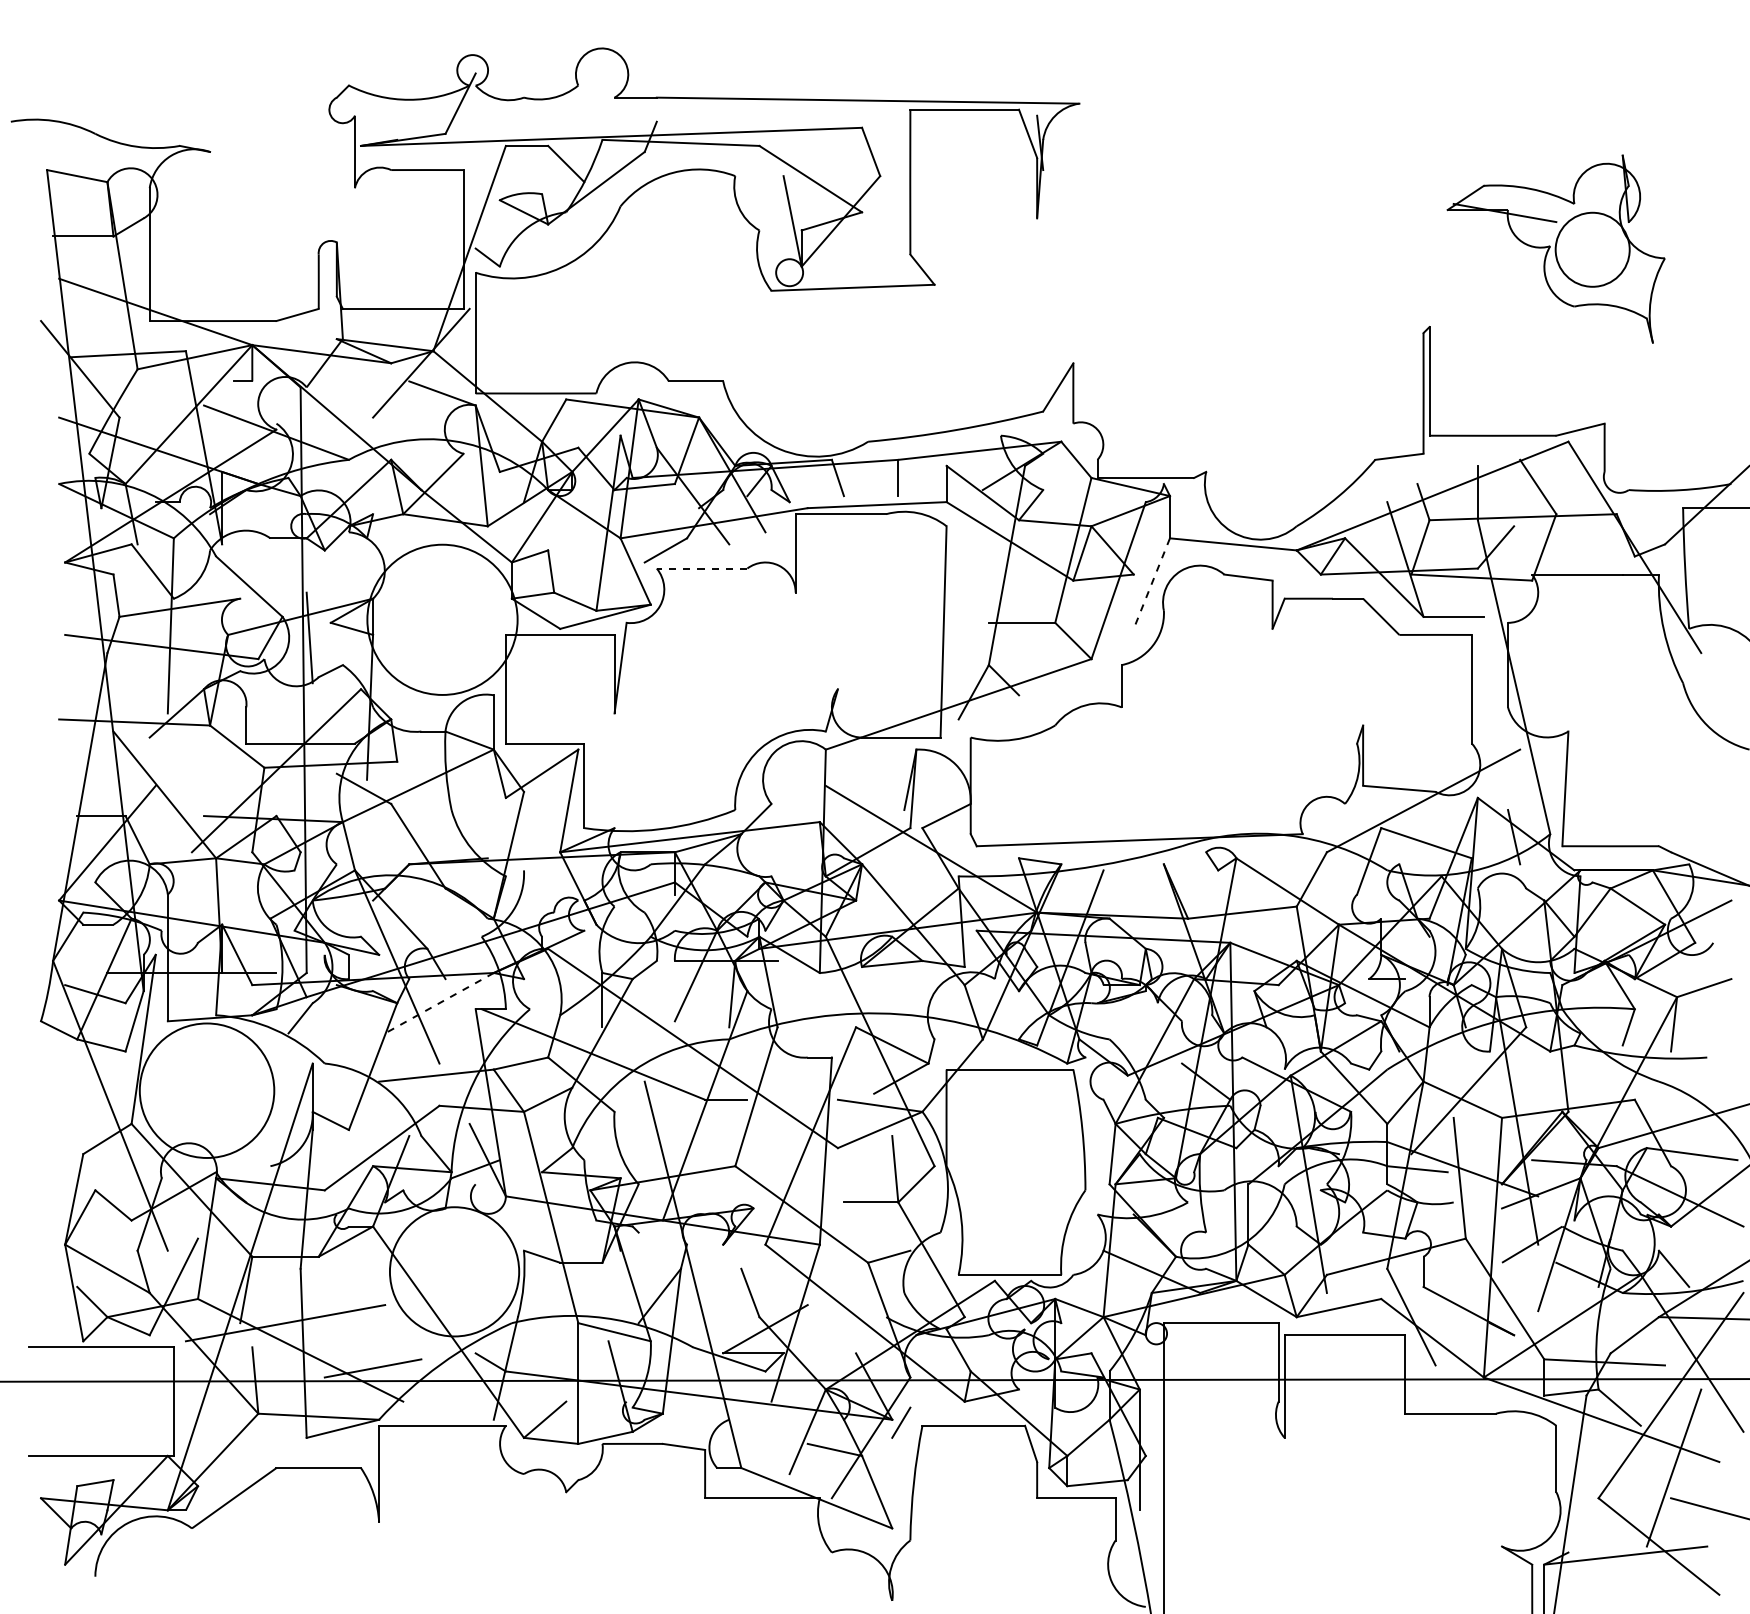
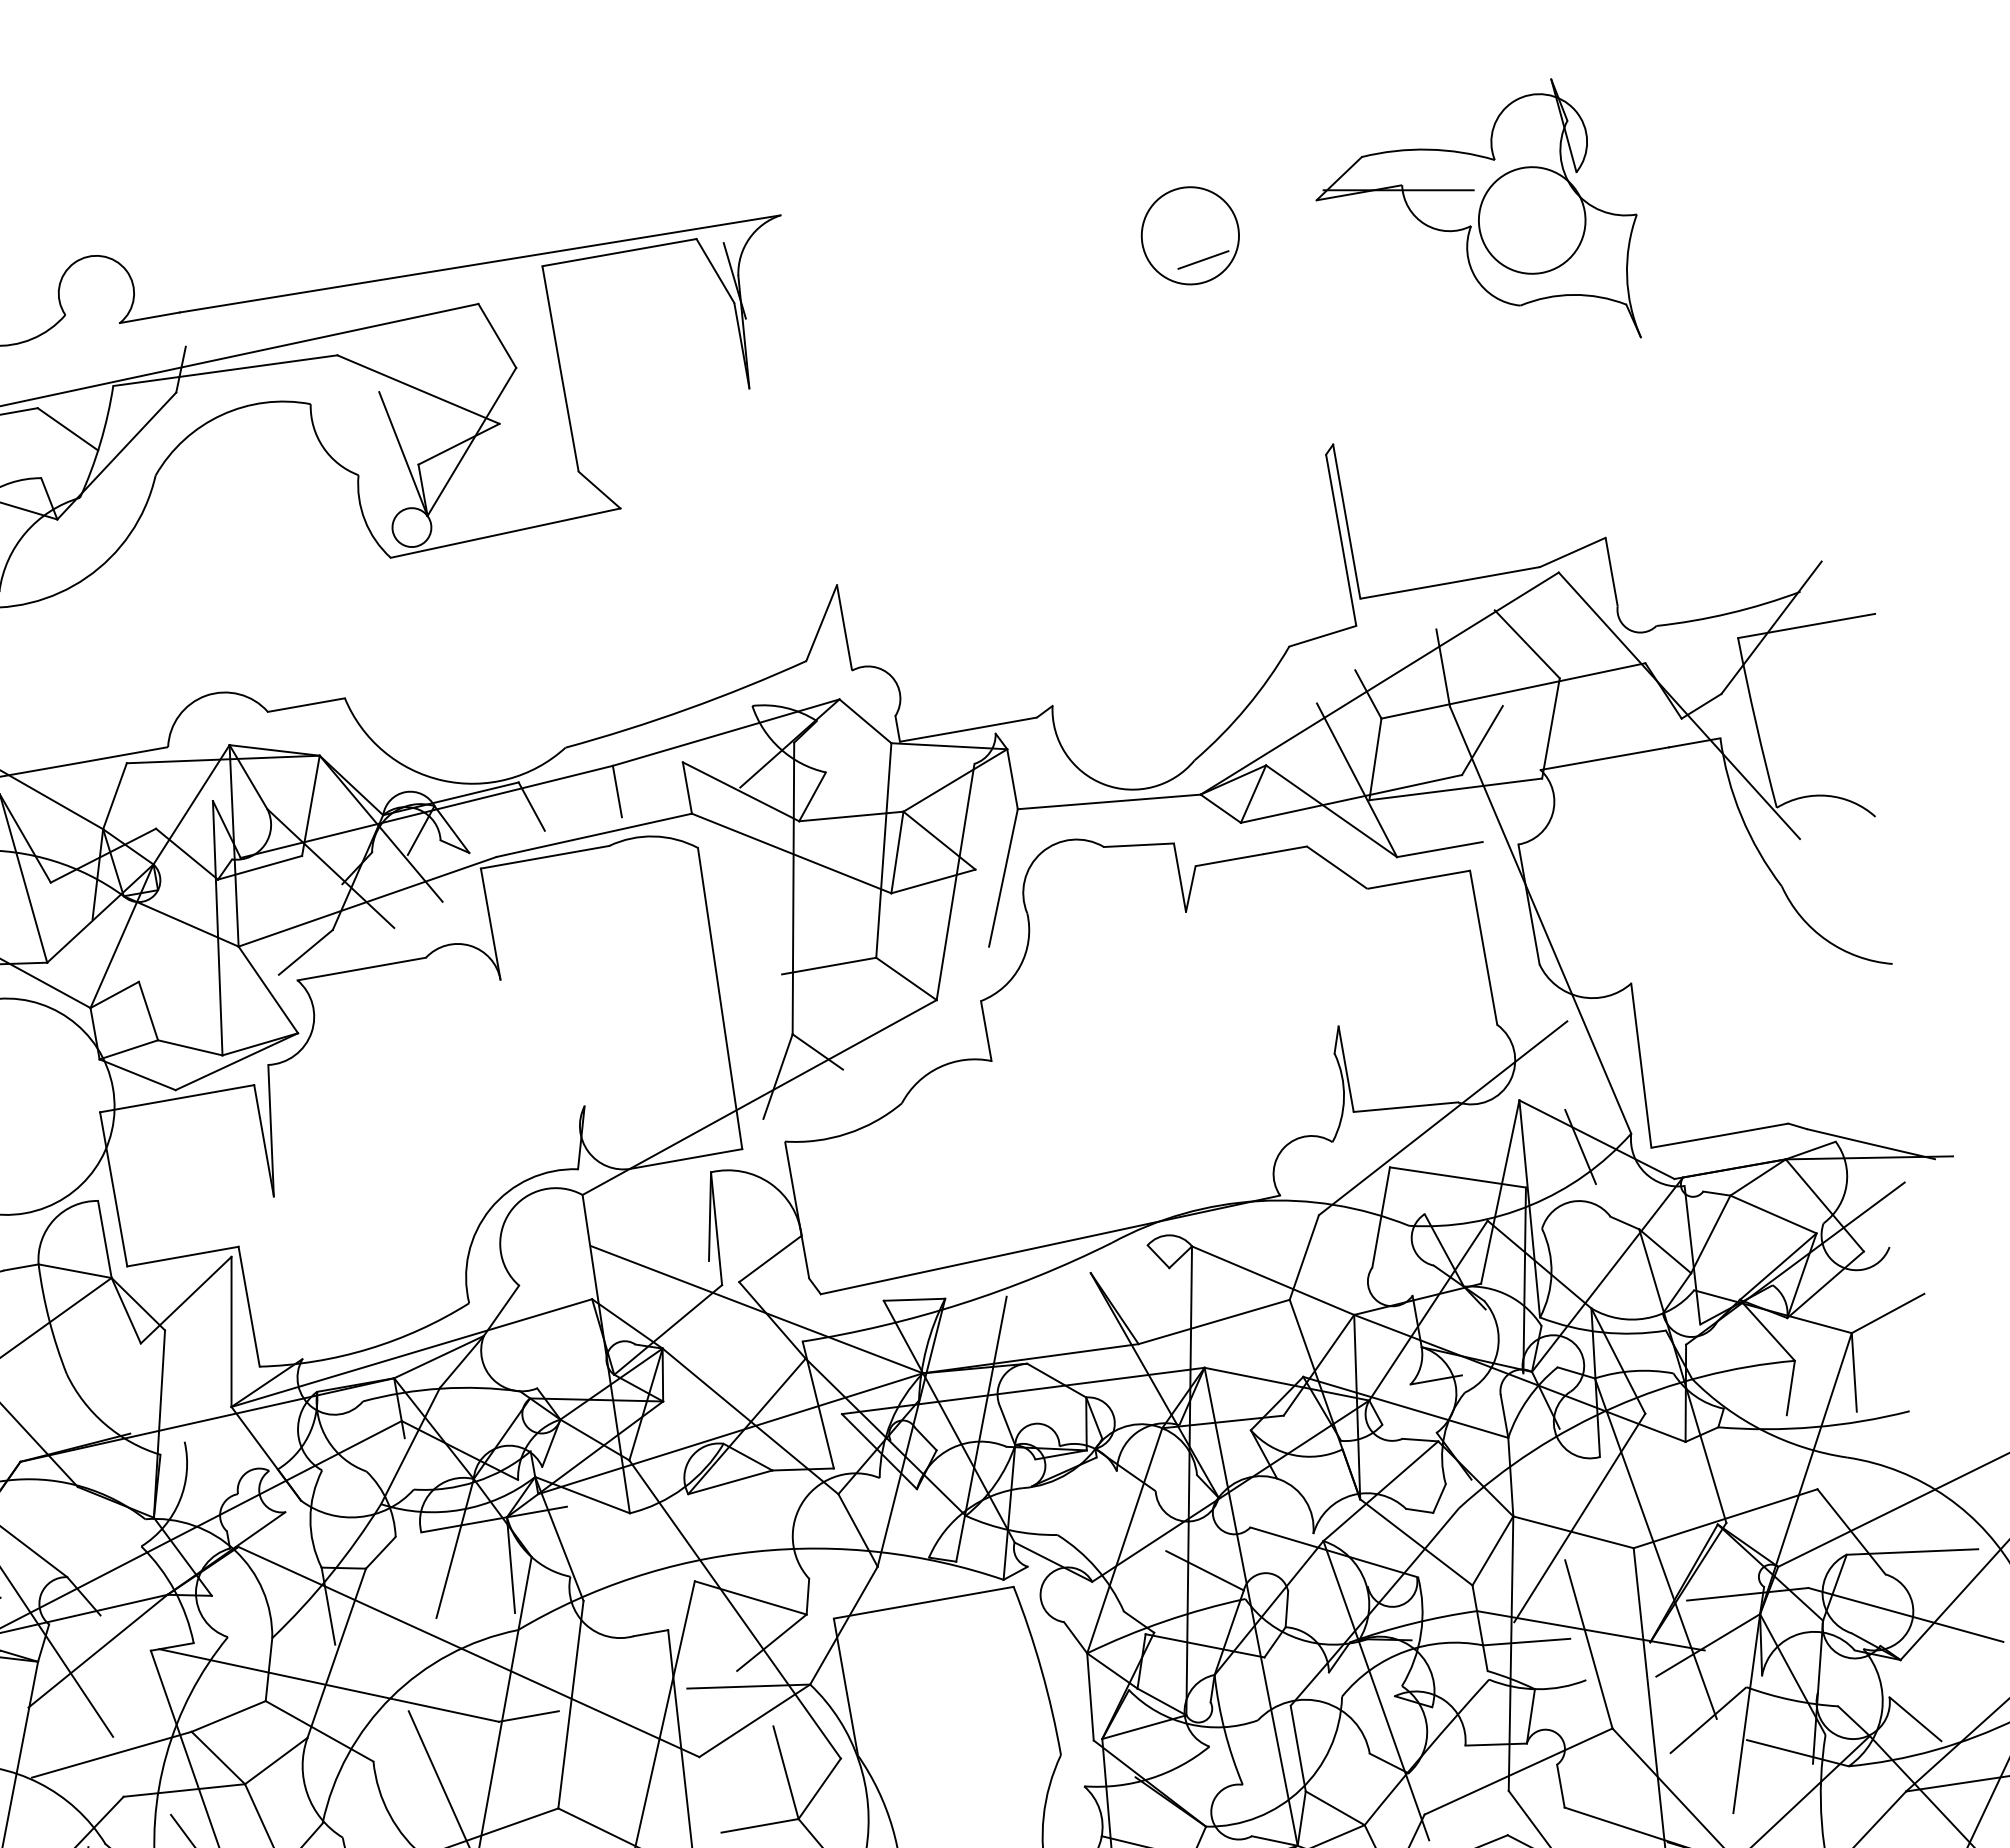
part: (1356, 166) -> (1189, 235), added
part: (1555, 248) -> (1479, 227), moved
line: (701, 568) -> (360, 969), dashed -> solid
line: (1151, 583) -> (1002, 877), dashed -> solid
line: (439, 1003) -> (98, 1651), dashed -> solid

